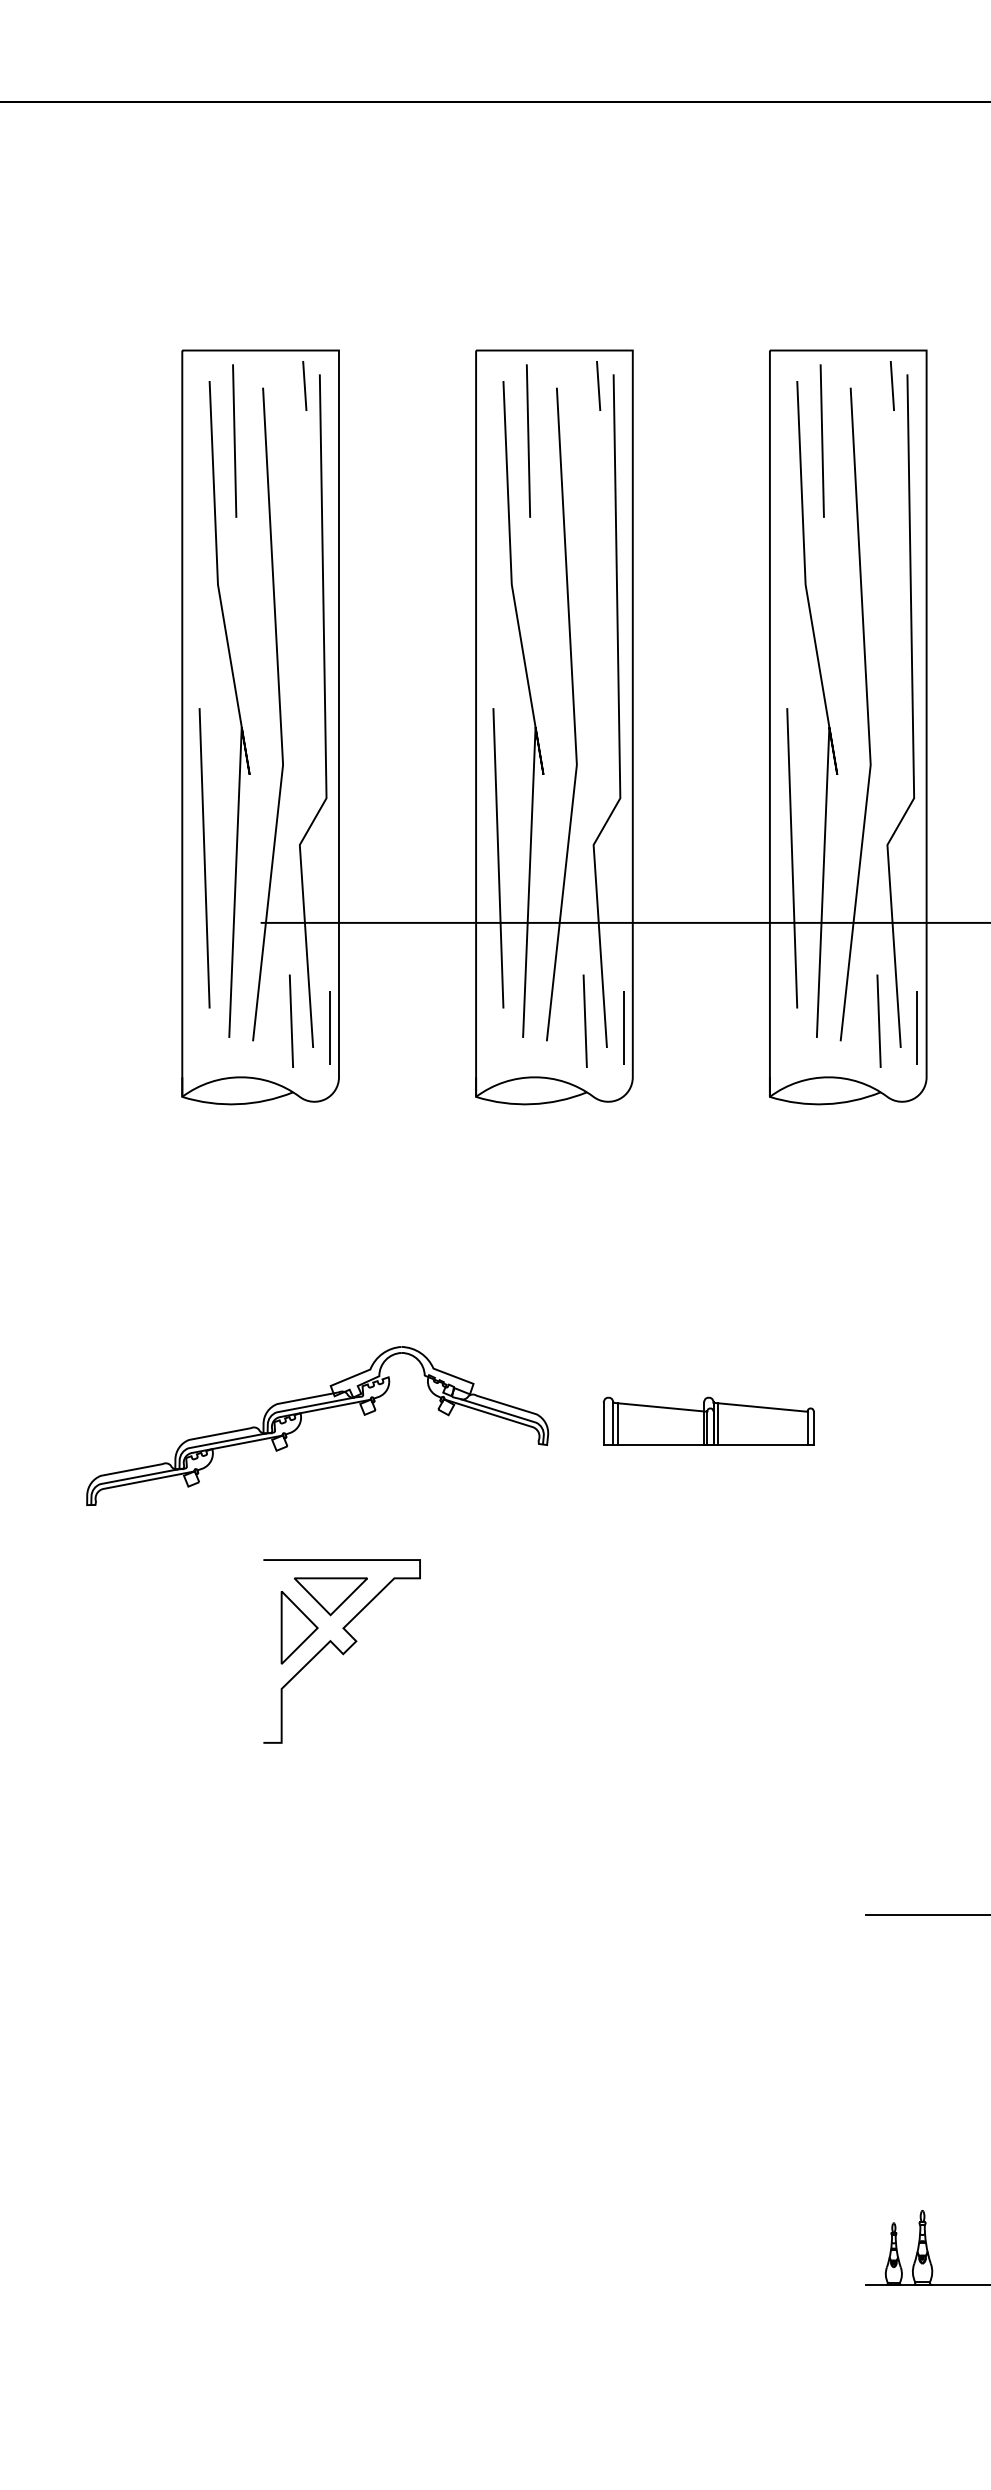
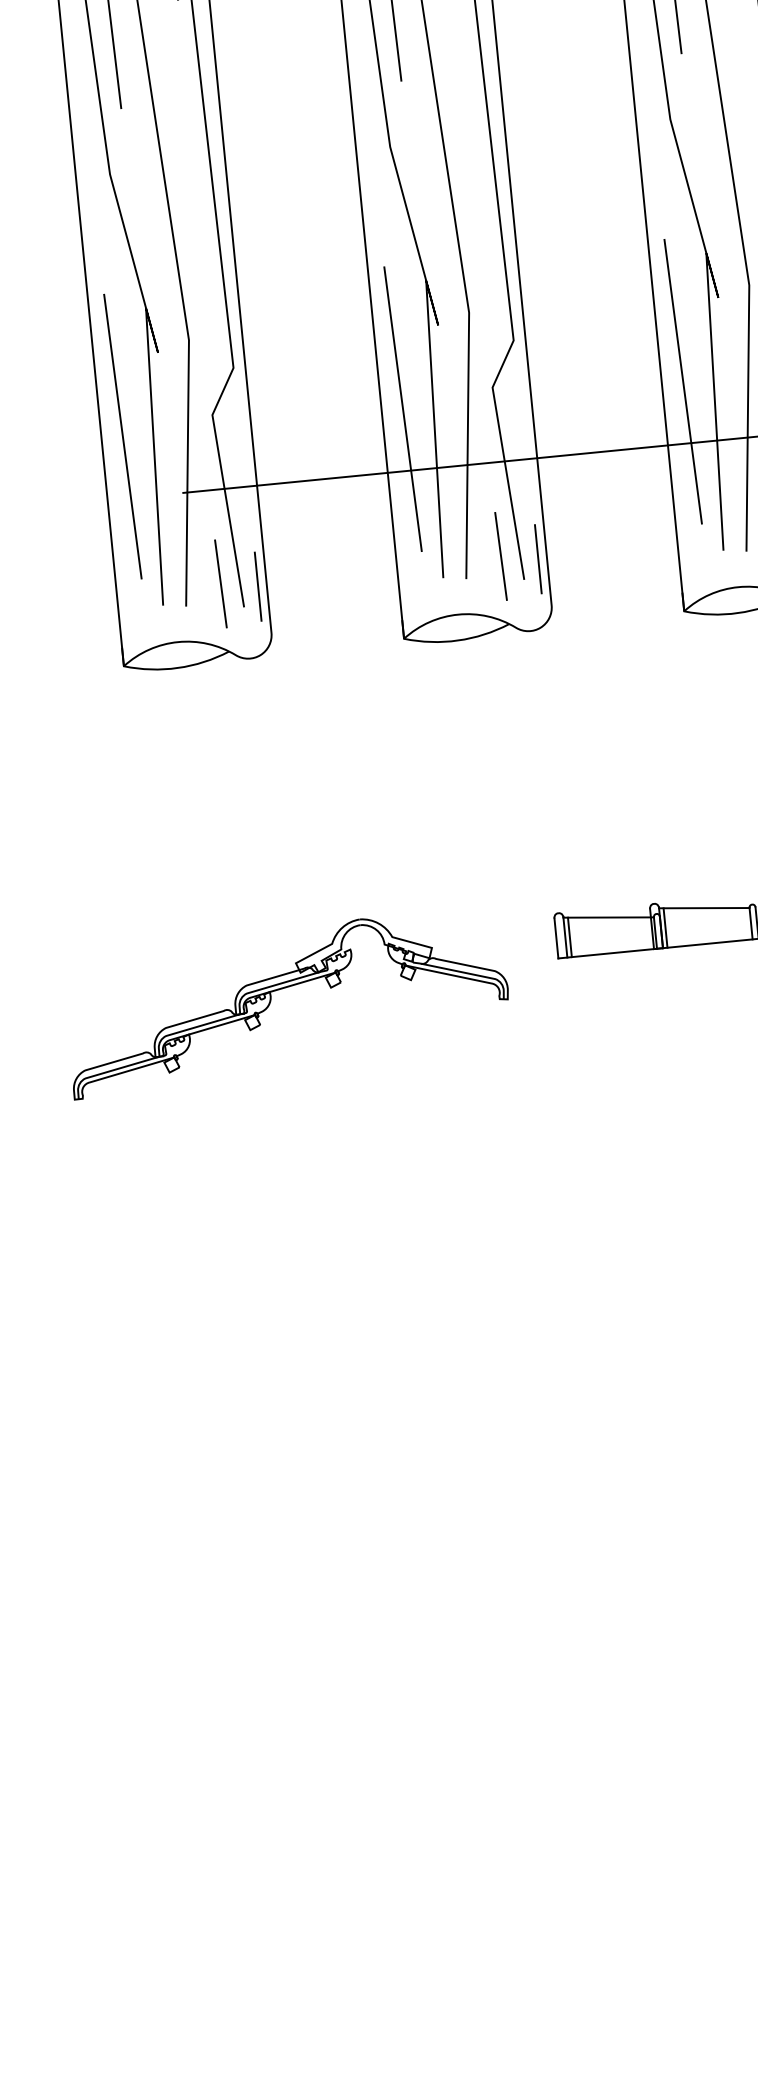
part: (315, 1411) -> (283, 989), moved
part: (341, 1651) -> (327, 1180), removed

